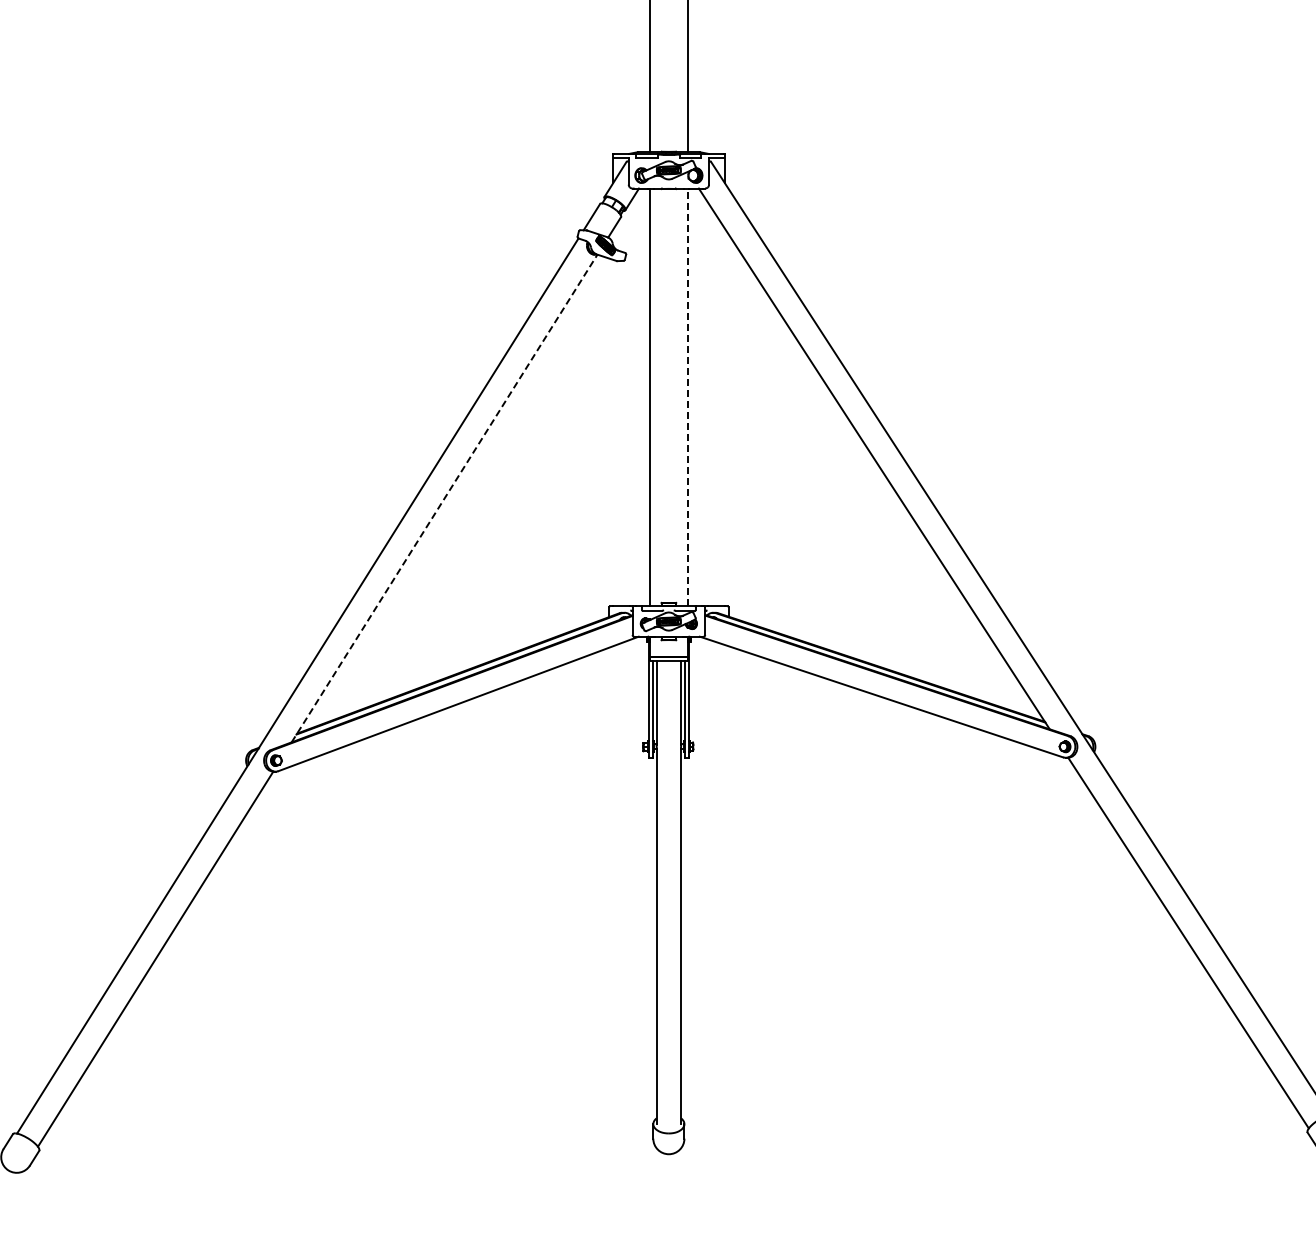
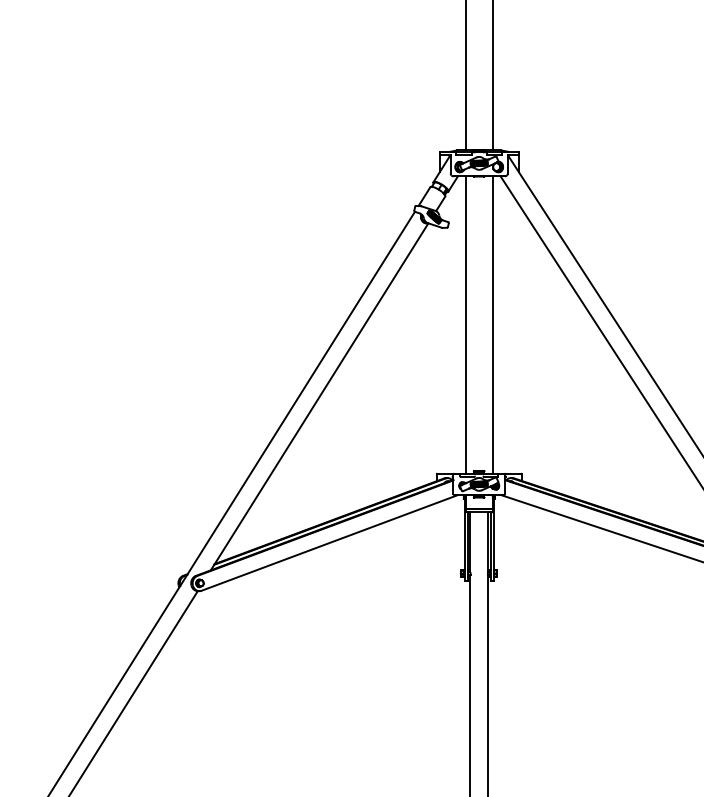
line: (688, 397) -> (493, 324), dashed -> solid
line: (444, 498) -> (319, 396), dashed -> solid

